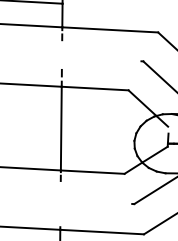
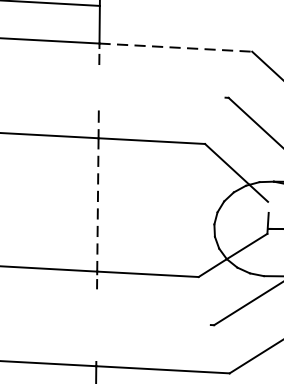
line: (110, 29) -> (176, 47), solid -> dashed
line: (61, 128) -> (98, 204), solid -> dashed

